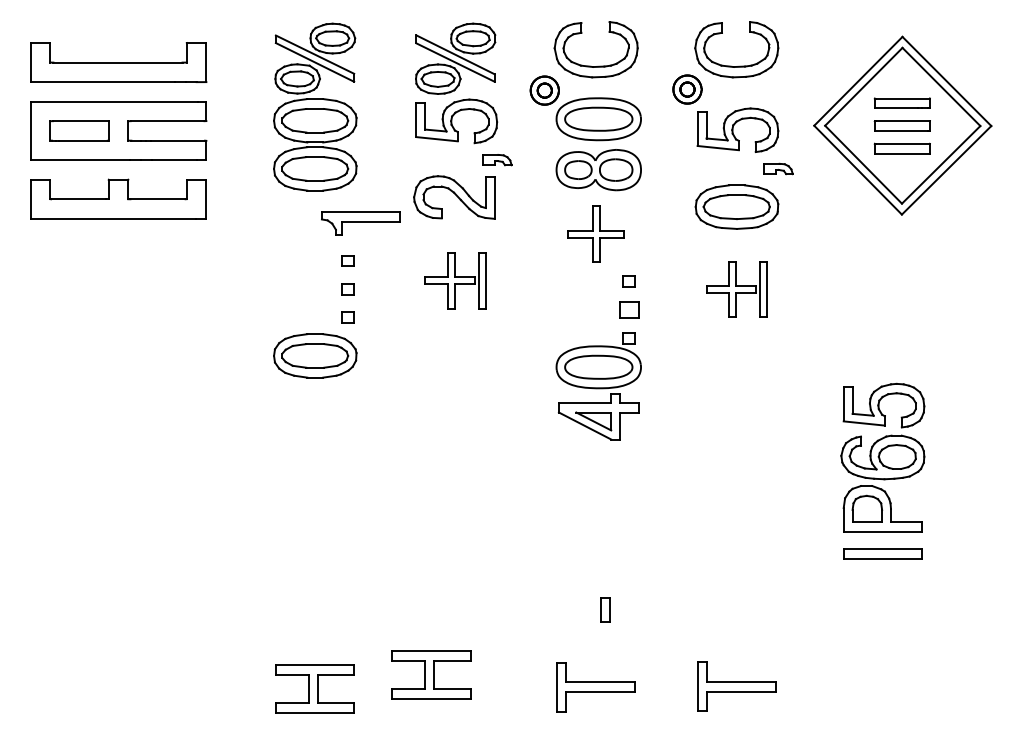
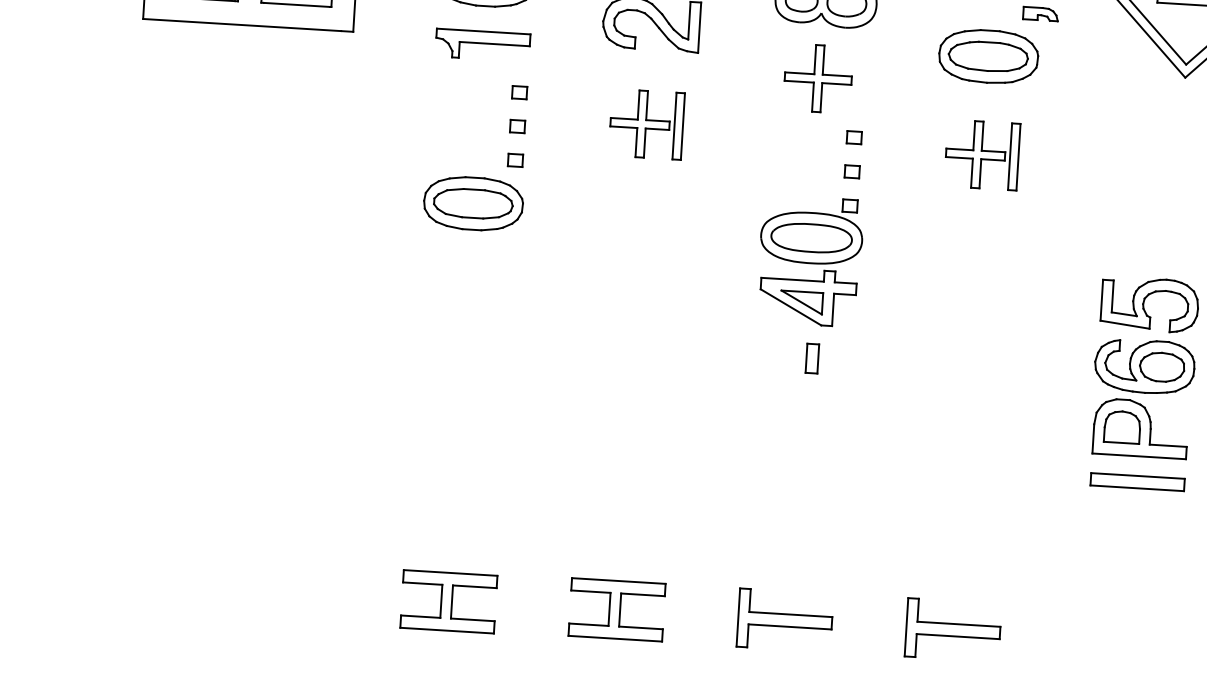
part: (360, 223) -> (482, 45), moved
part: (628, 309) -> (851, 171), size x0.62
part: (605, 609) -> (812, 358), moved
part: (431, 674) -> (616, 609), moved

